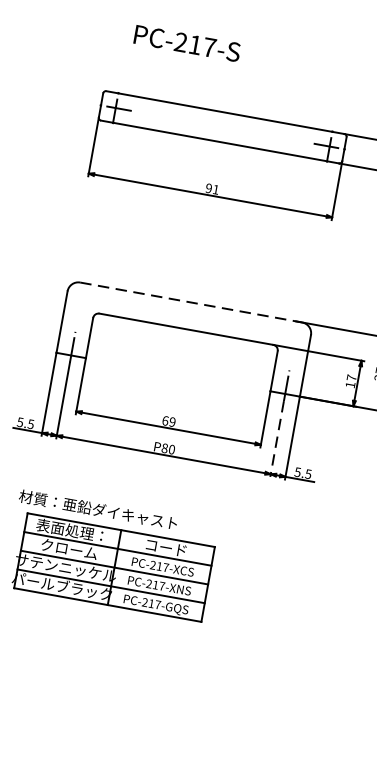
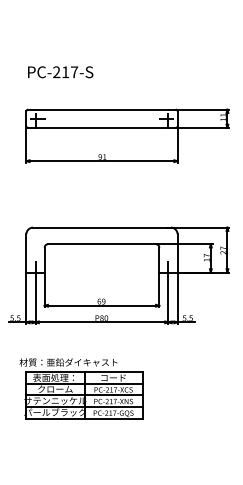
text: (187, 43) -> (60, 72), moved
line: (192, 302) -> (102, 227), dashed -> solid
line: (277, 439) -> (168, 300), dashed -> solid

